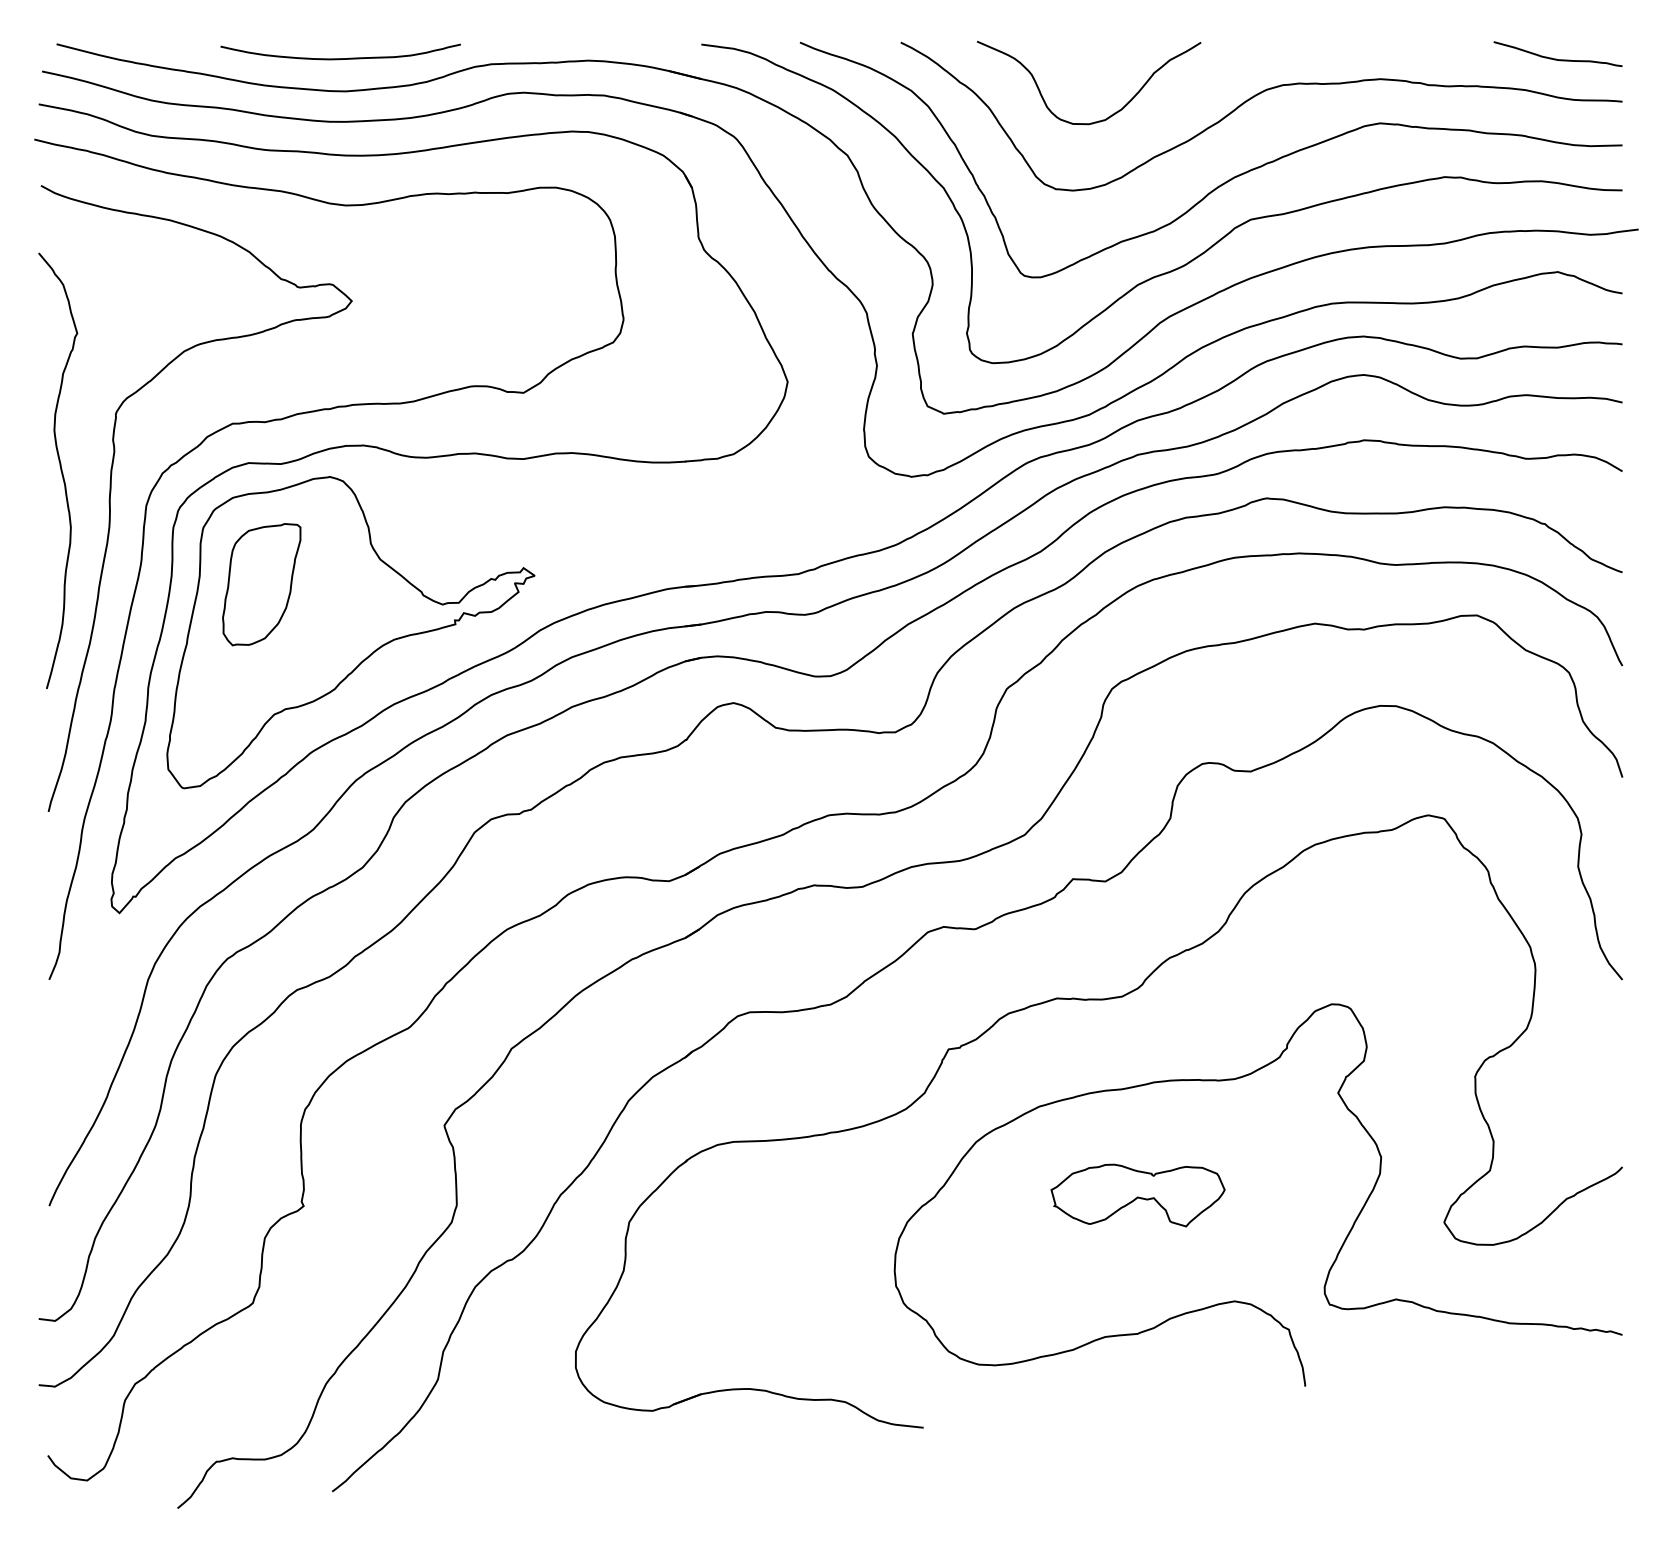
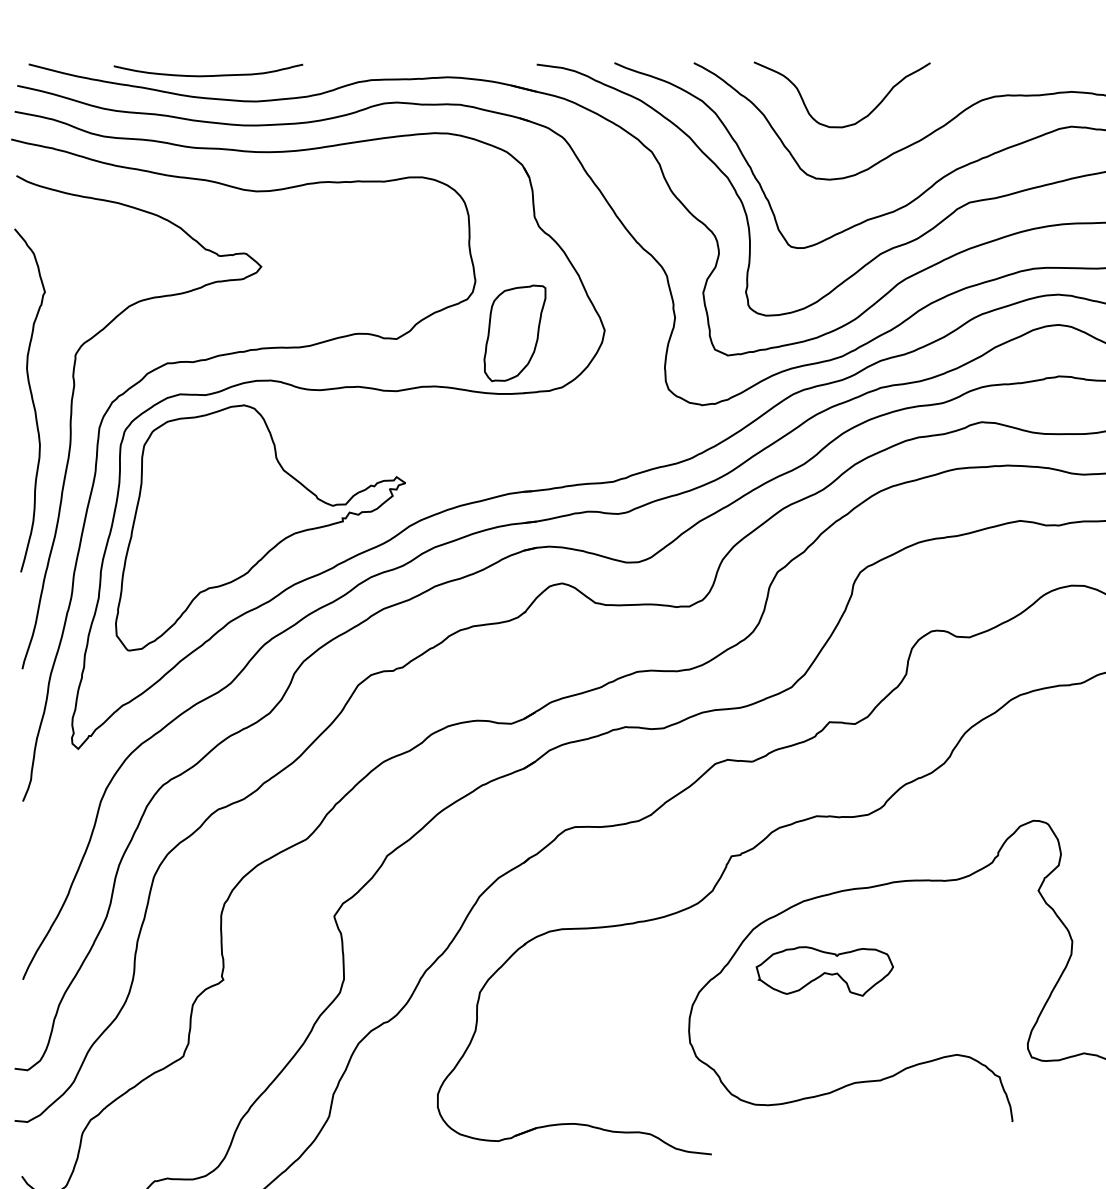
curve: (340, 58) -> (208, 75), moved
part: (261, 584) -> (514, 333), moved
part: (1137, 1195) -> (824, 971), moved

